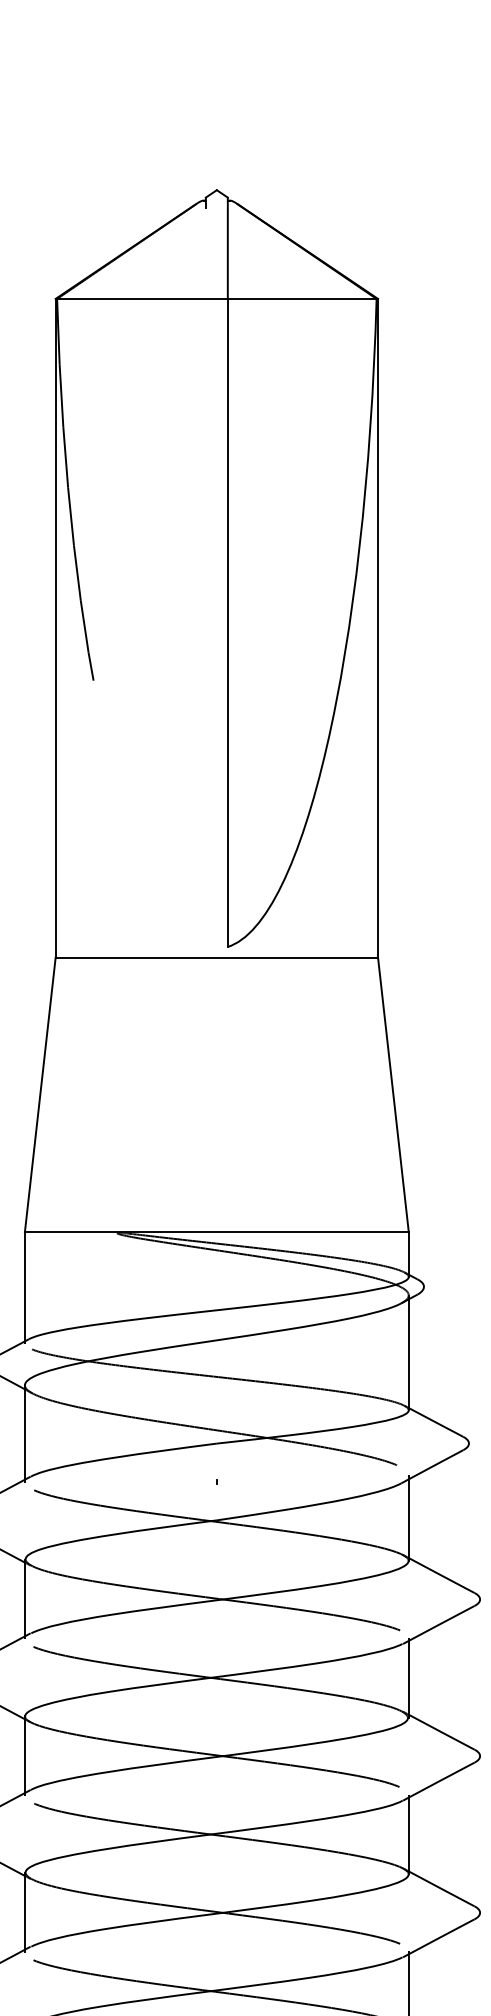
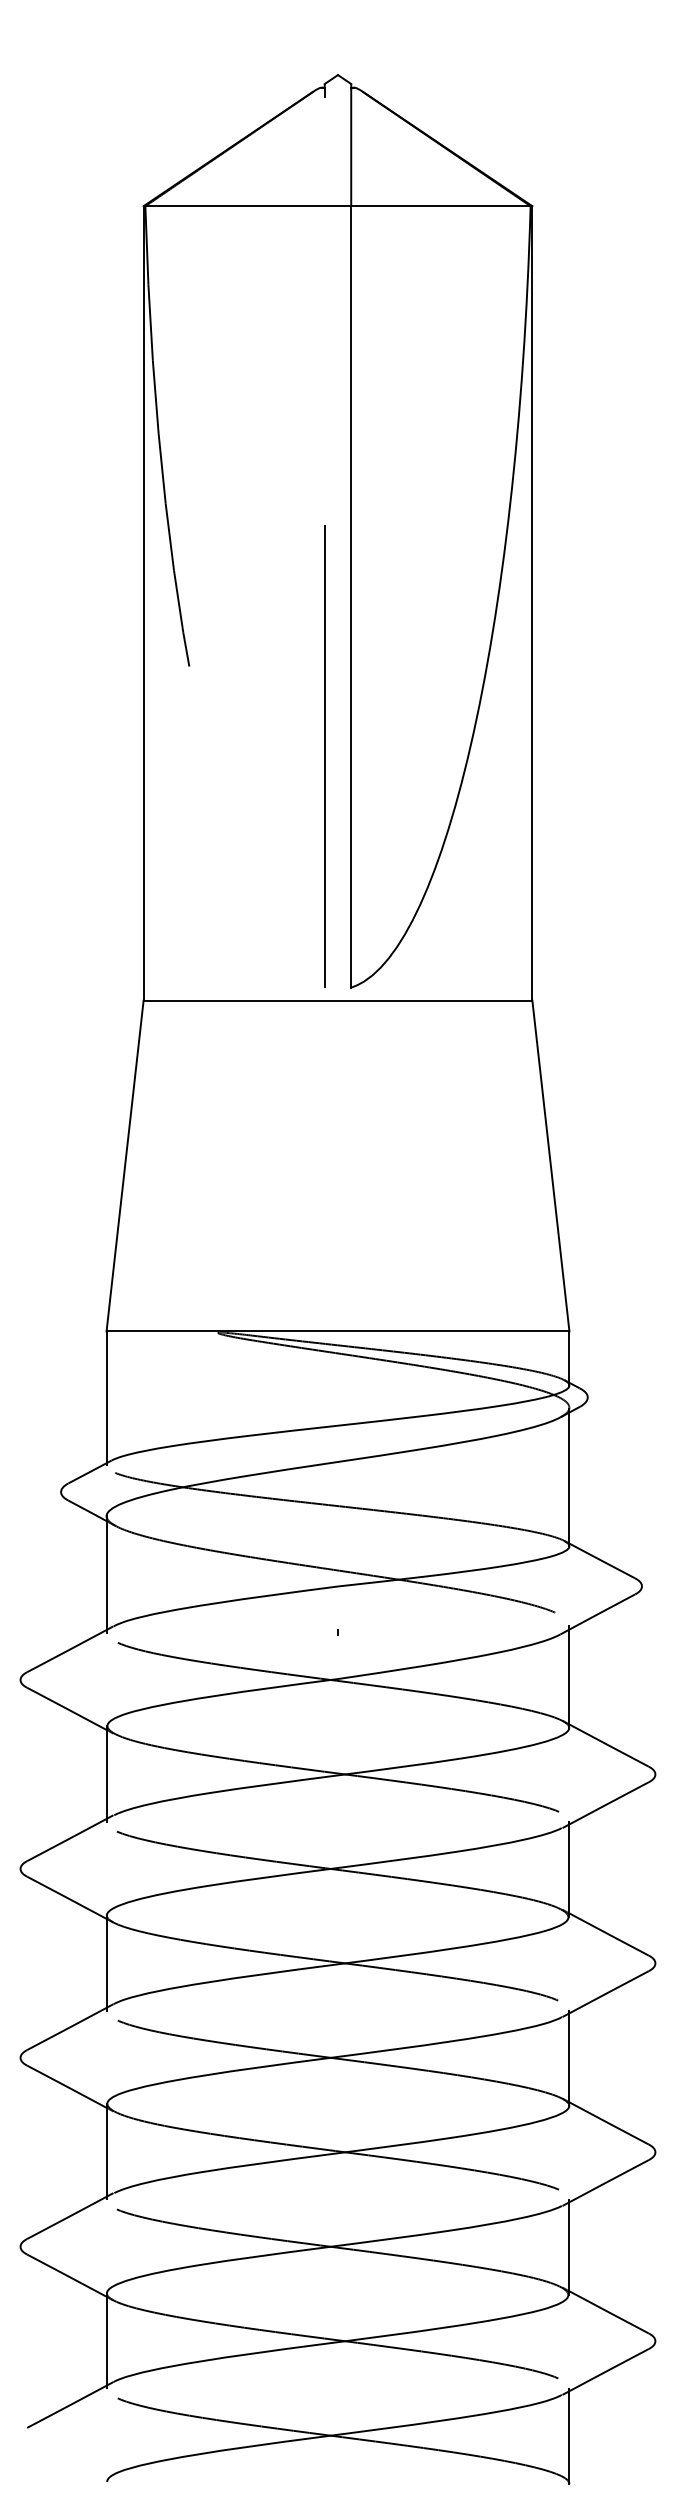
line: (205, 755) -> (324, 756), added

